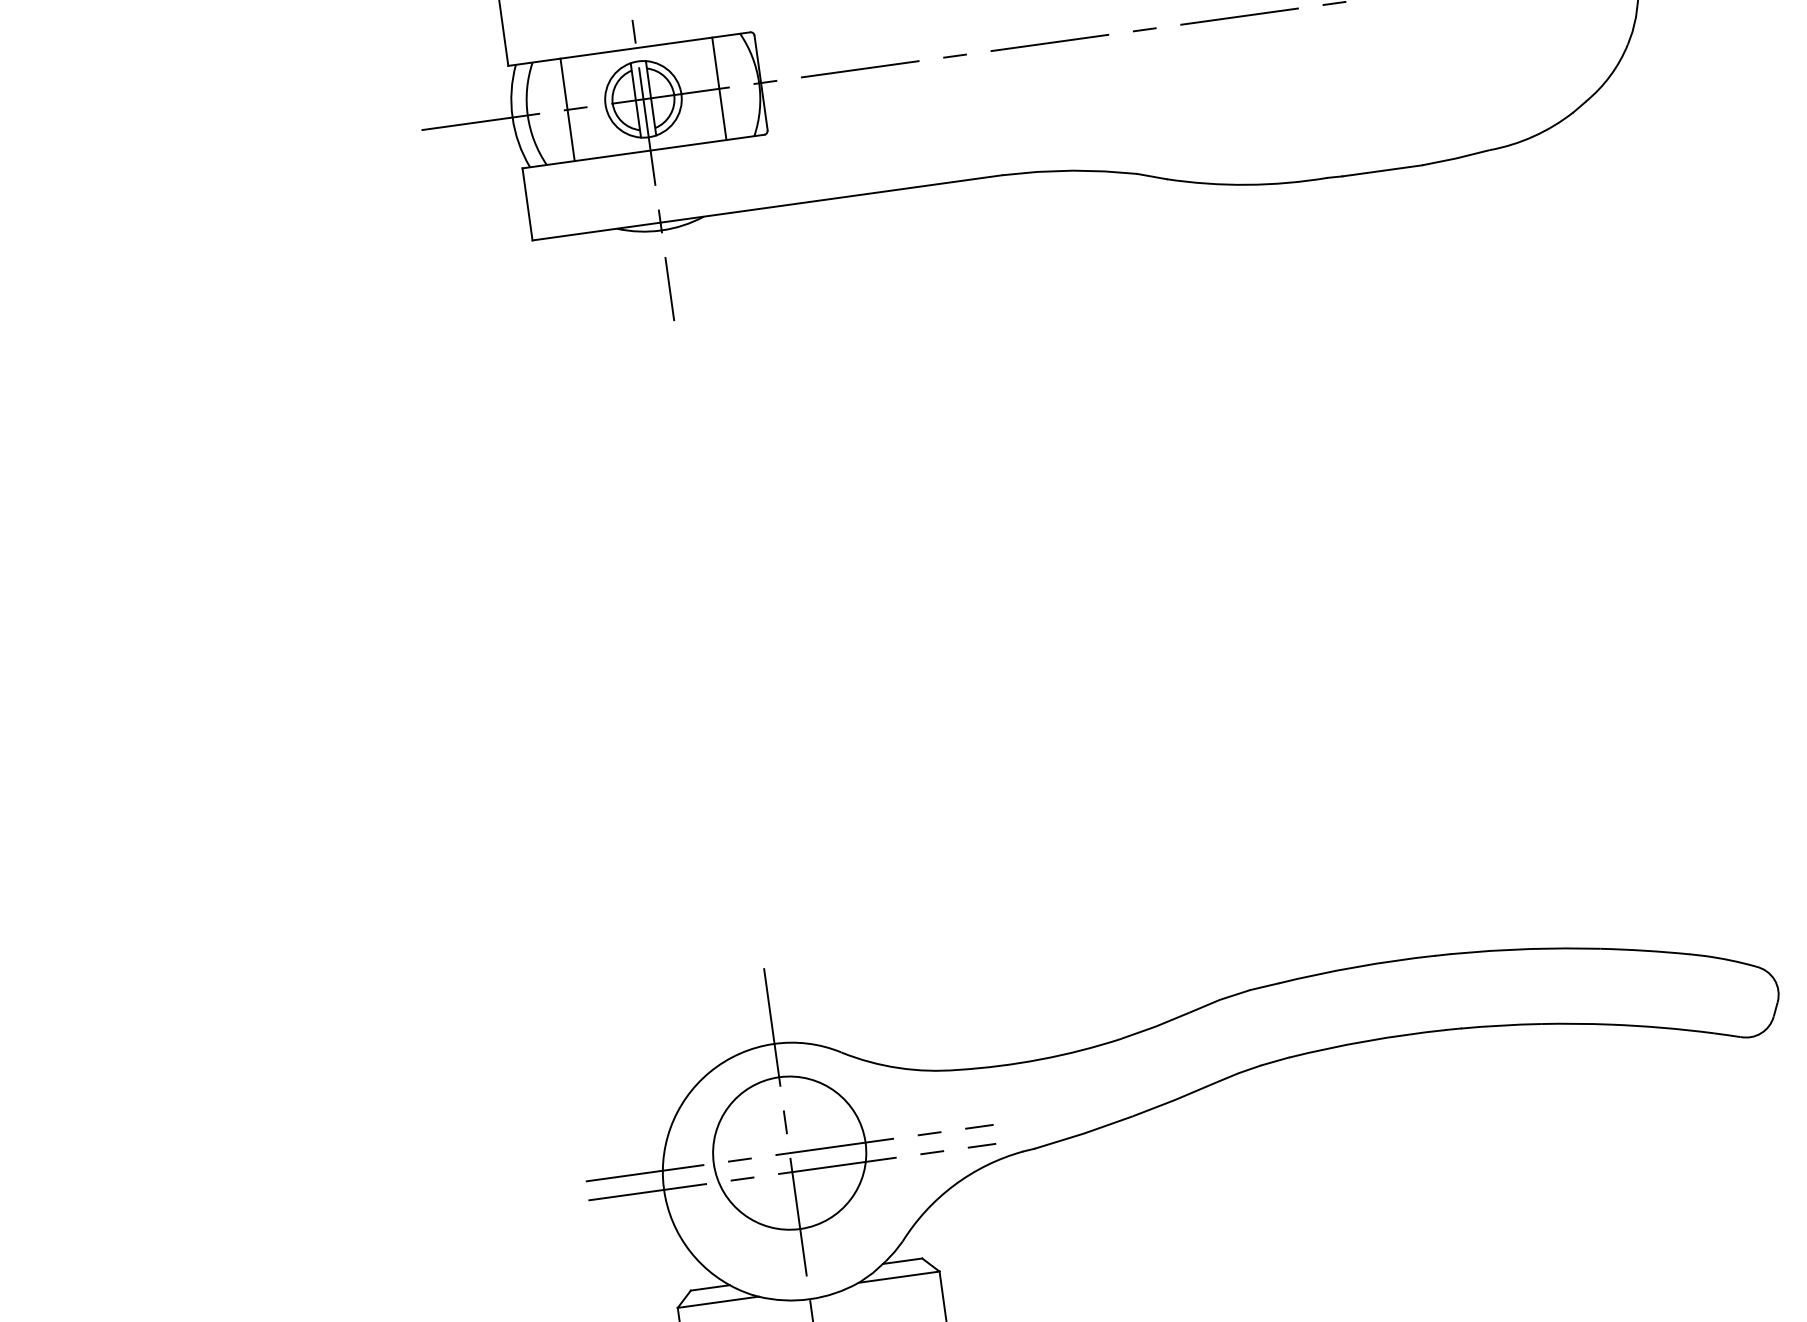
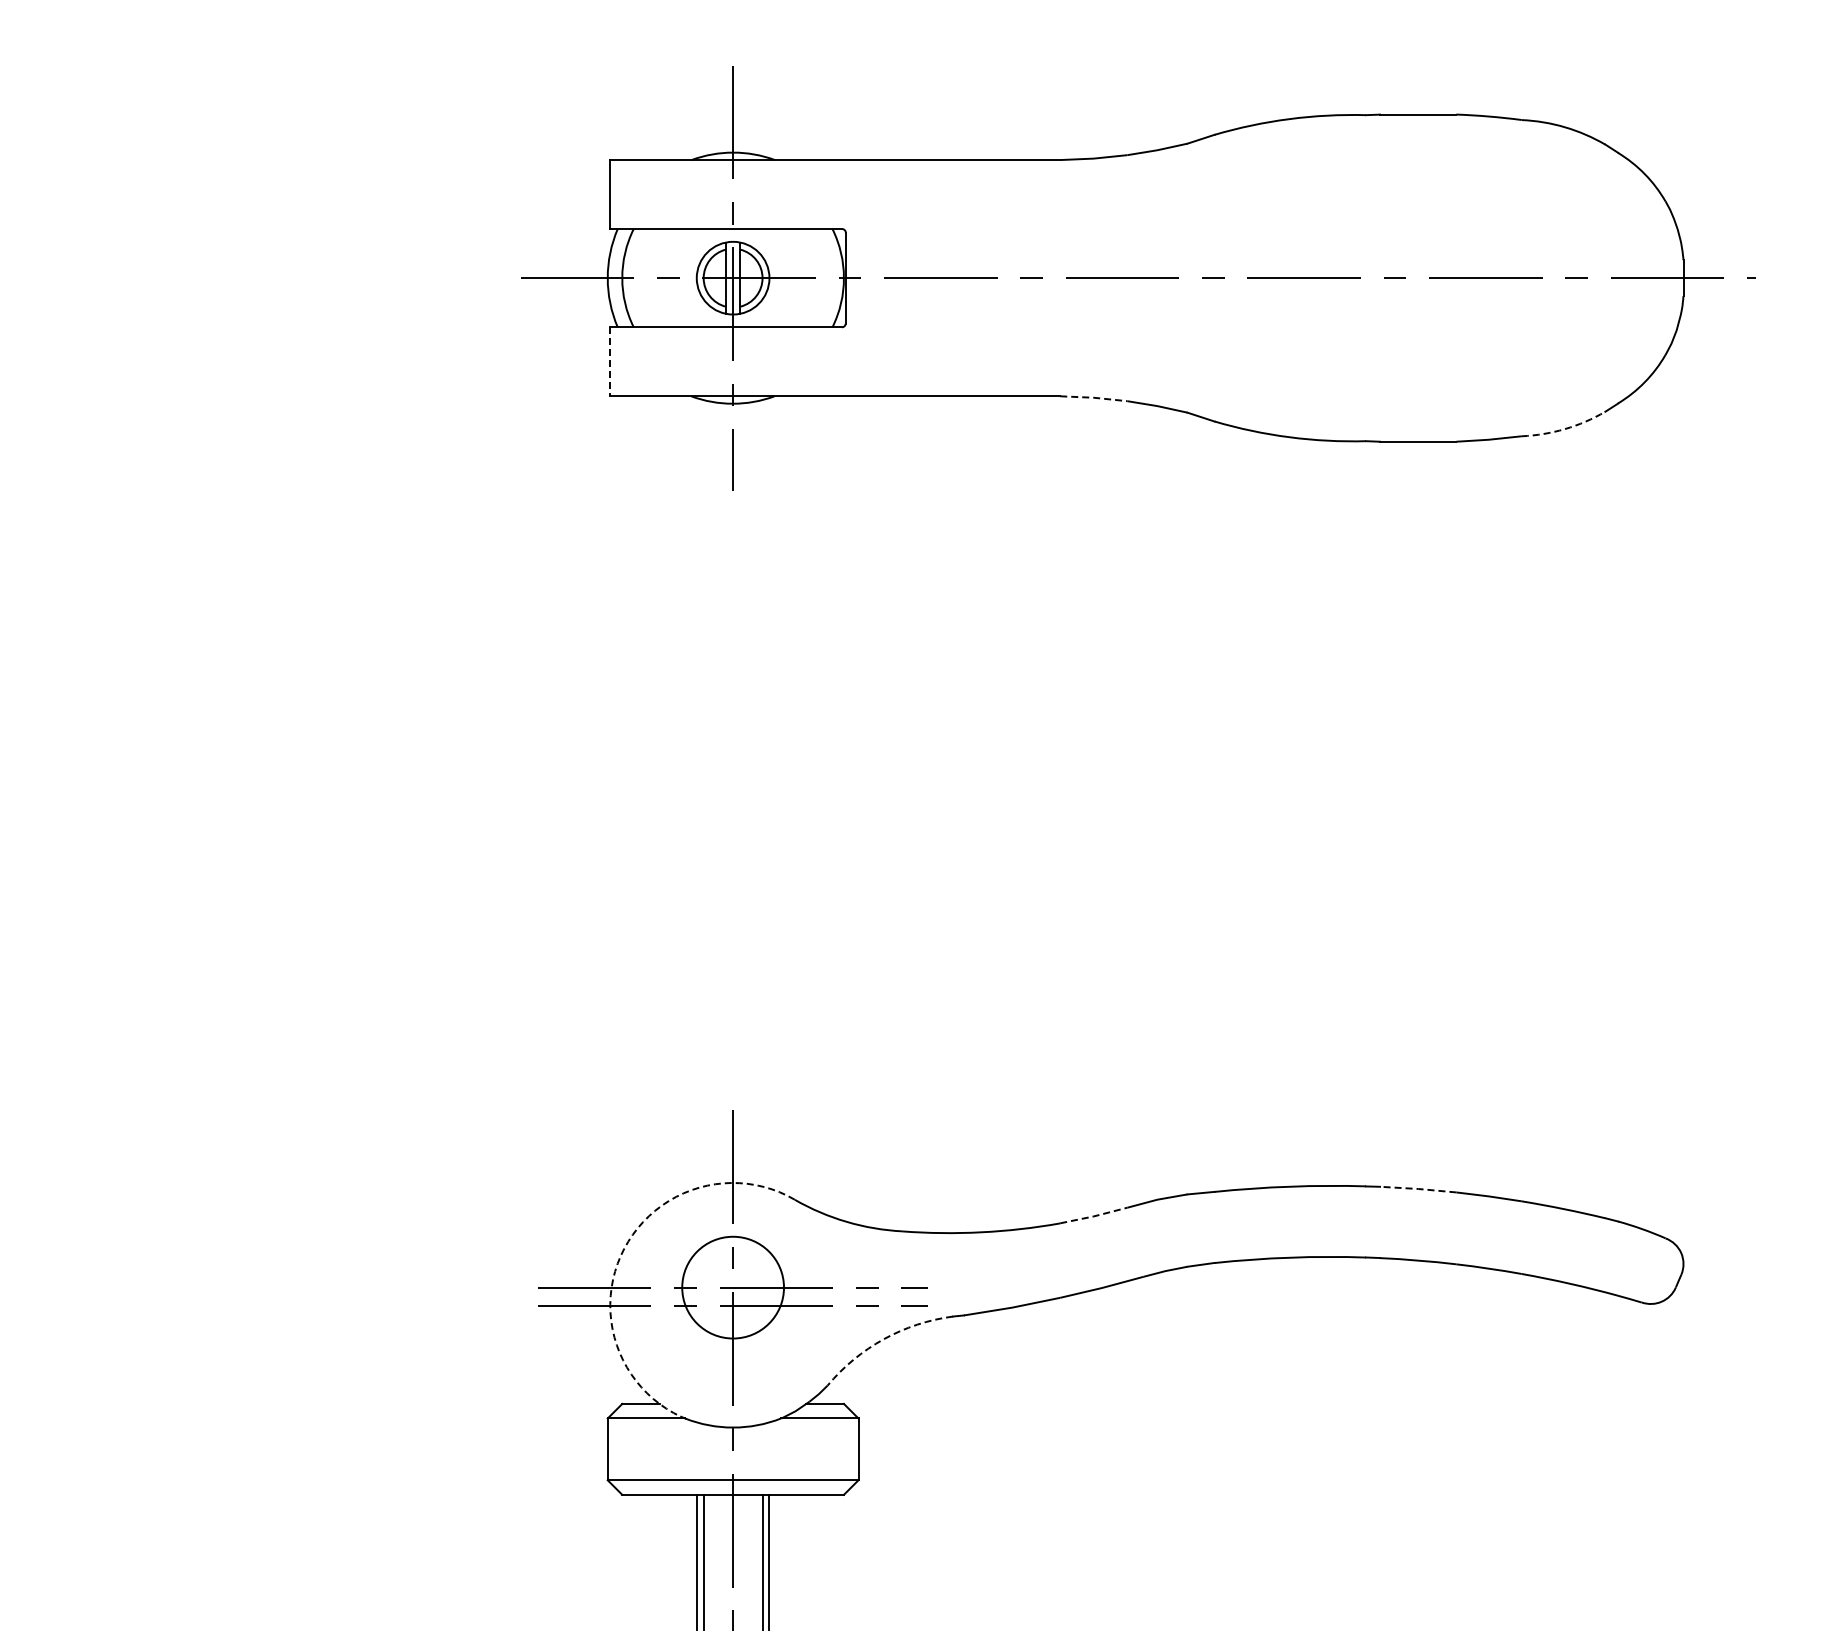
line: (719, 89) -> (805, 278), removed
line: (567, 110) -> (660, 278), removed
arc: (1534, 136) -> (1565, 429), solid -> dashed
line: (1036, 171) -> (1093, 397), solid -> dashed
line: (527, 204) -> (610, 361), solid -> dashed
line: (1490, 950) -> (1418, 1188), solid -> dashed
line: (1155, 1026) -> (1093, 1216), solid -> dashed
arc: (670, 1128) -> (624, 1248), solid -> dashed
circle: (789, 1153) -> (732, 1287), size x0.7
arc: (954, 1185) -> (883, 1339), solid -> dashed

